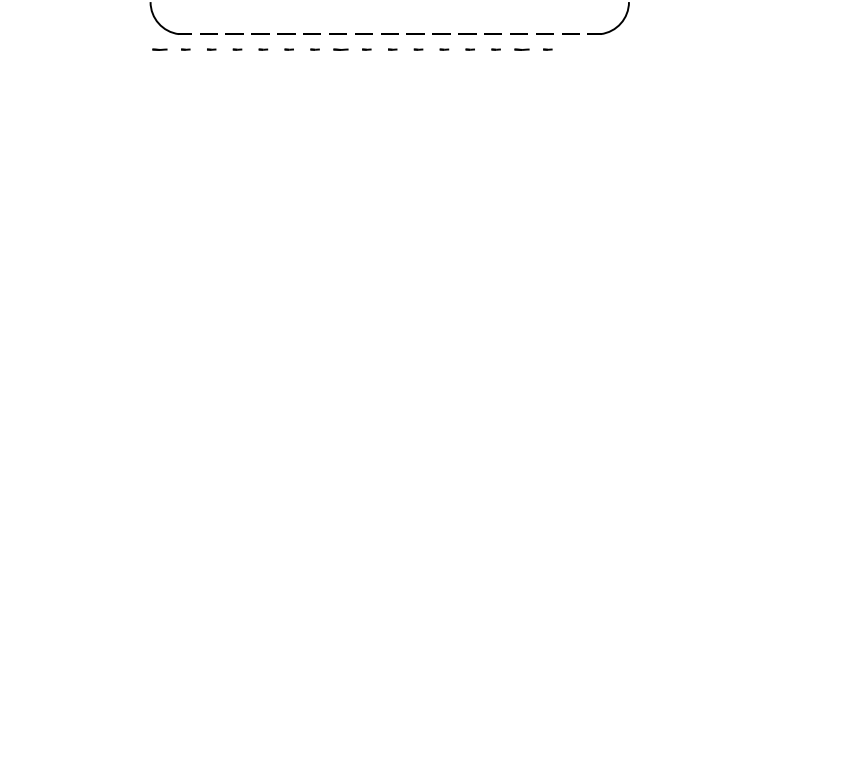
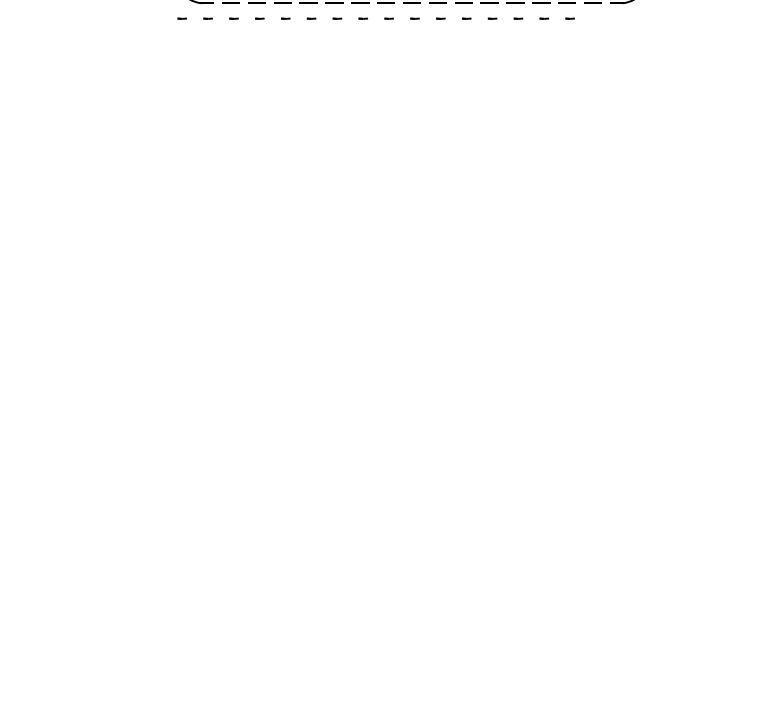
part: (159, 49) -> (181, 18), size x0.62
part: (340, 49) -> (362, 18), size x0.62
part: (521, 49) -> (543, 18), size x0.62

